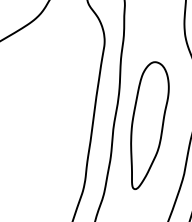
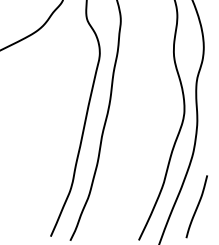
part: (149, 125) -> (135, 135), removed

